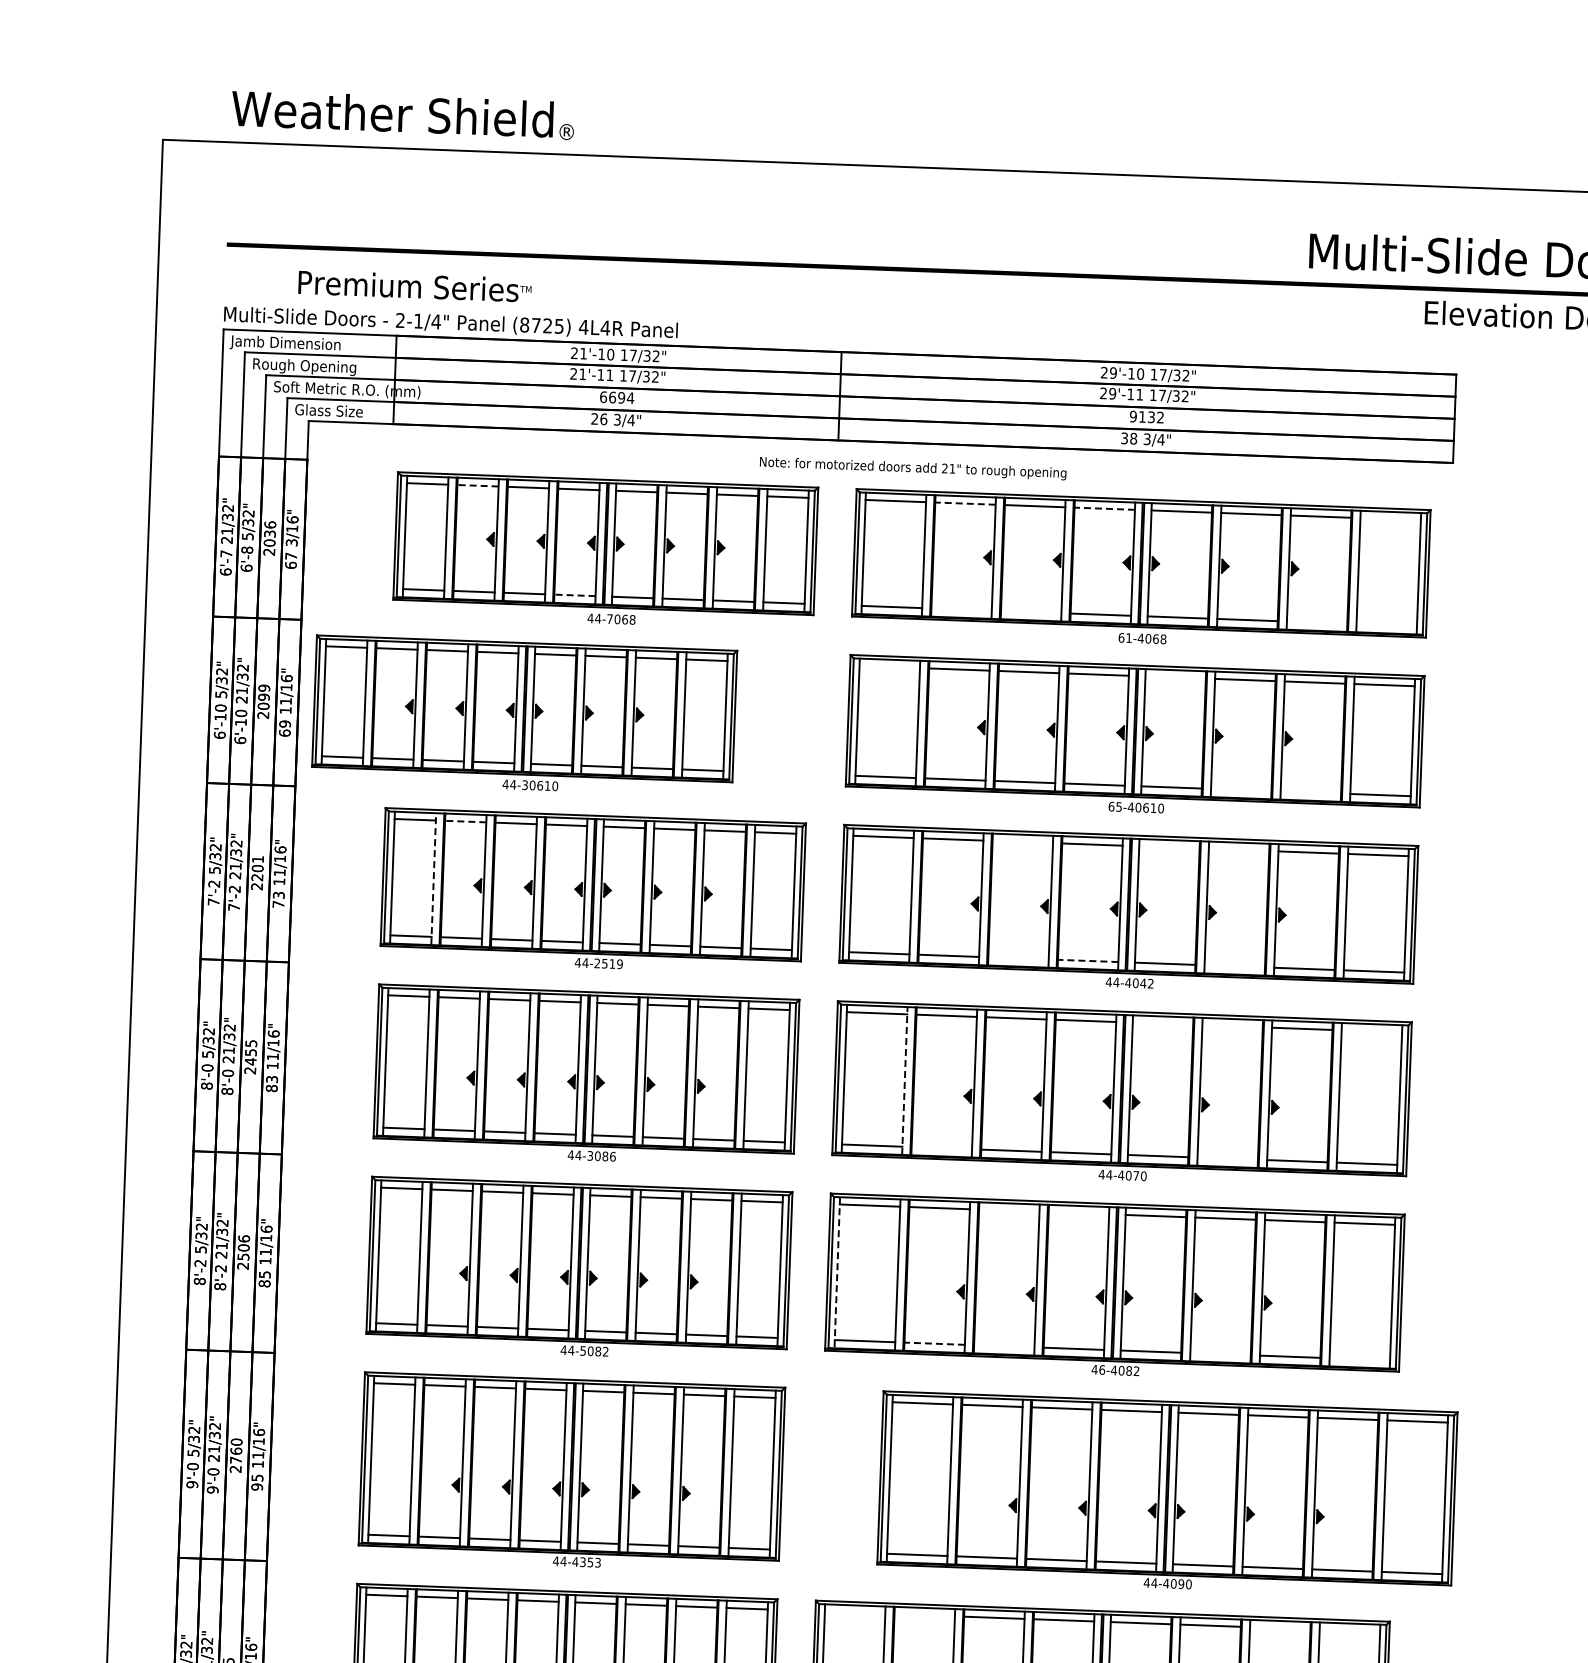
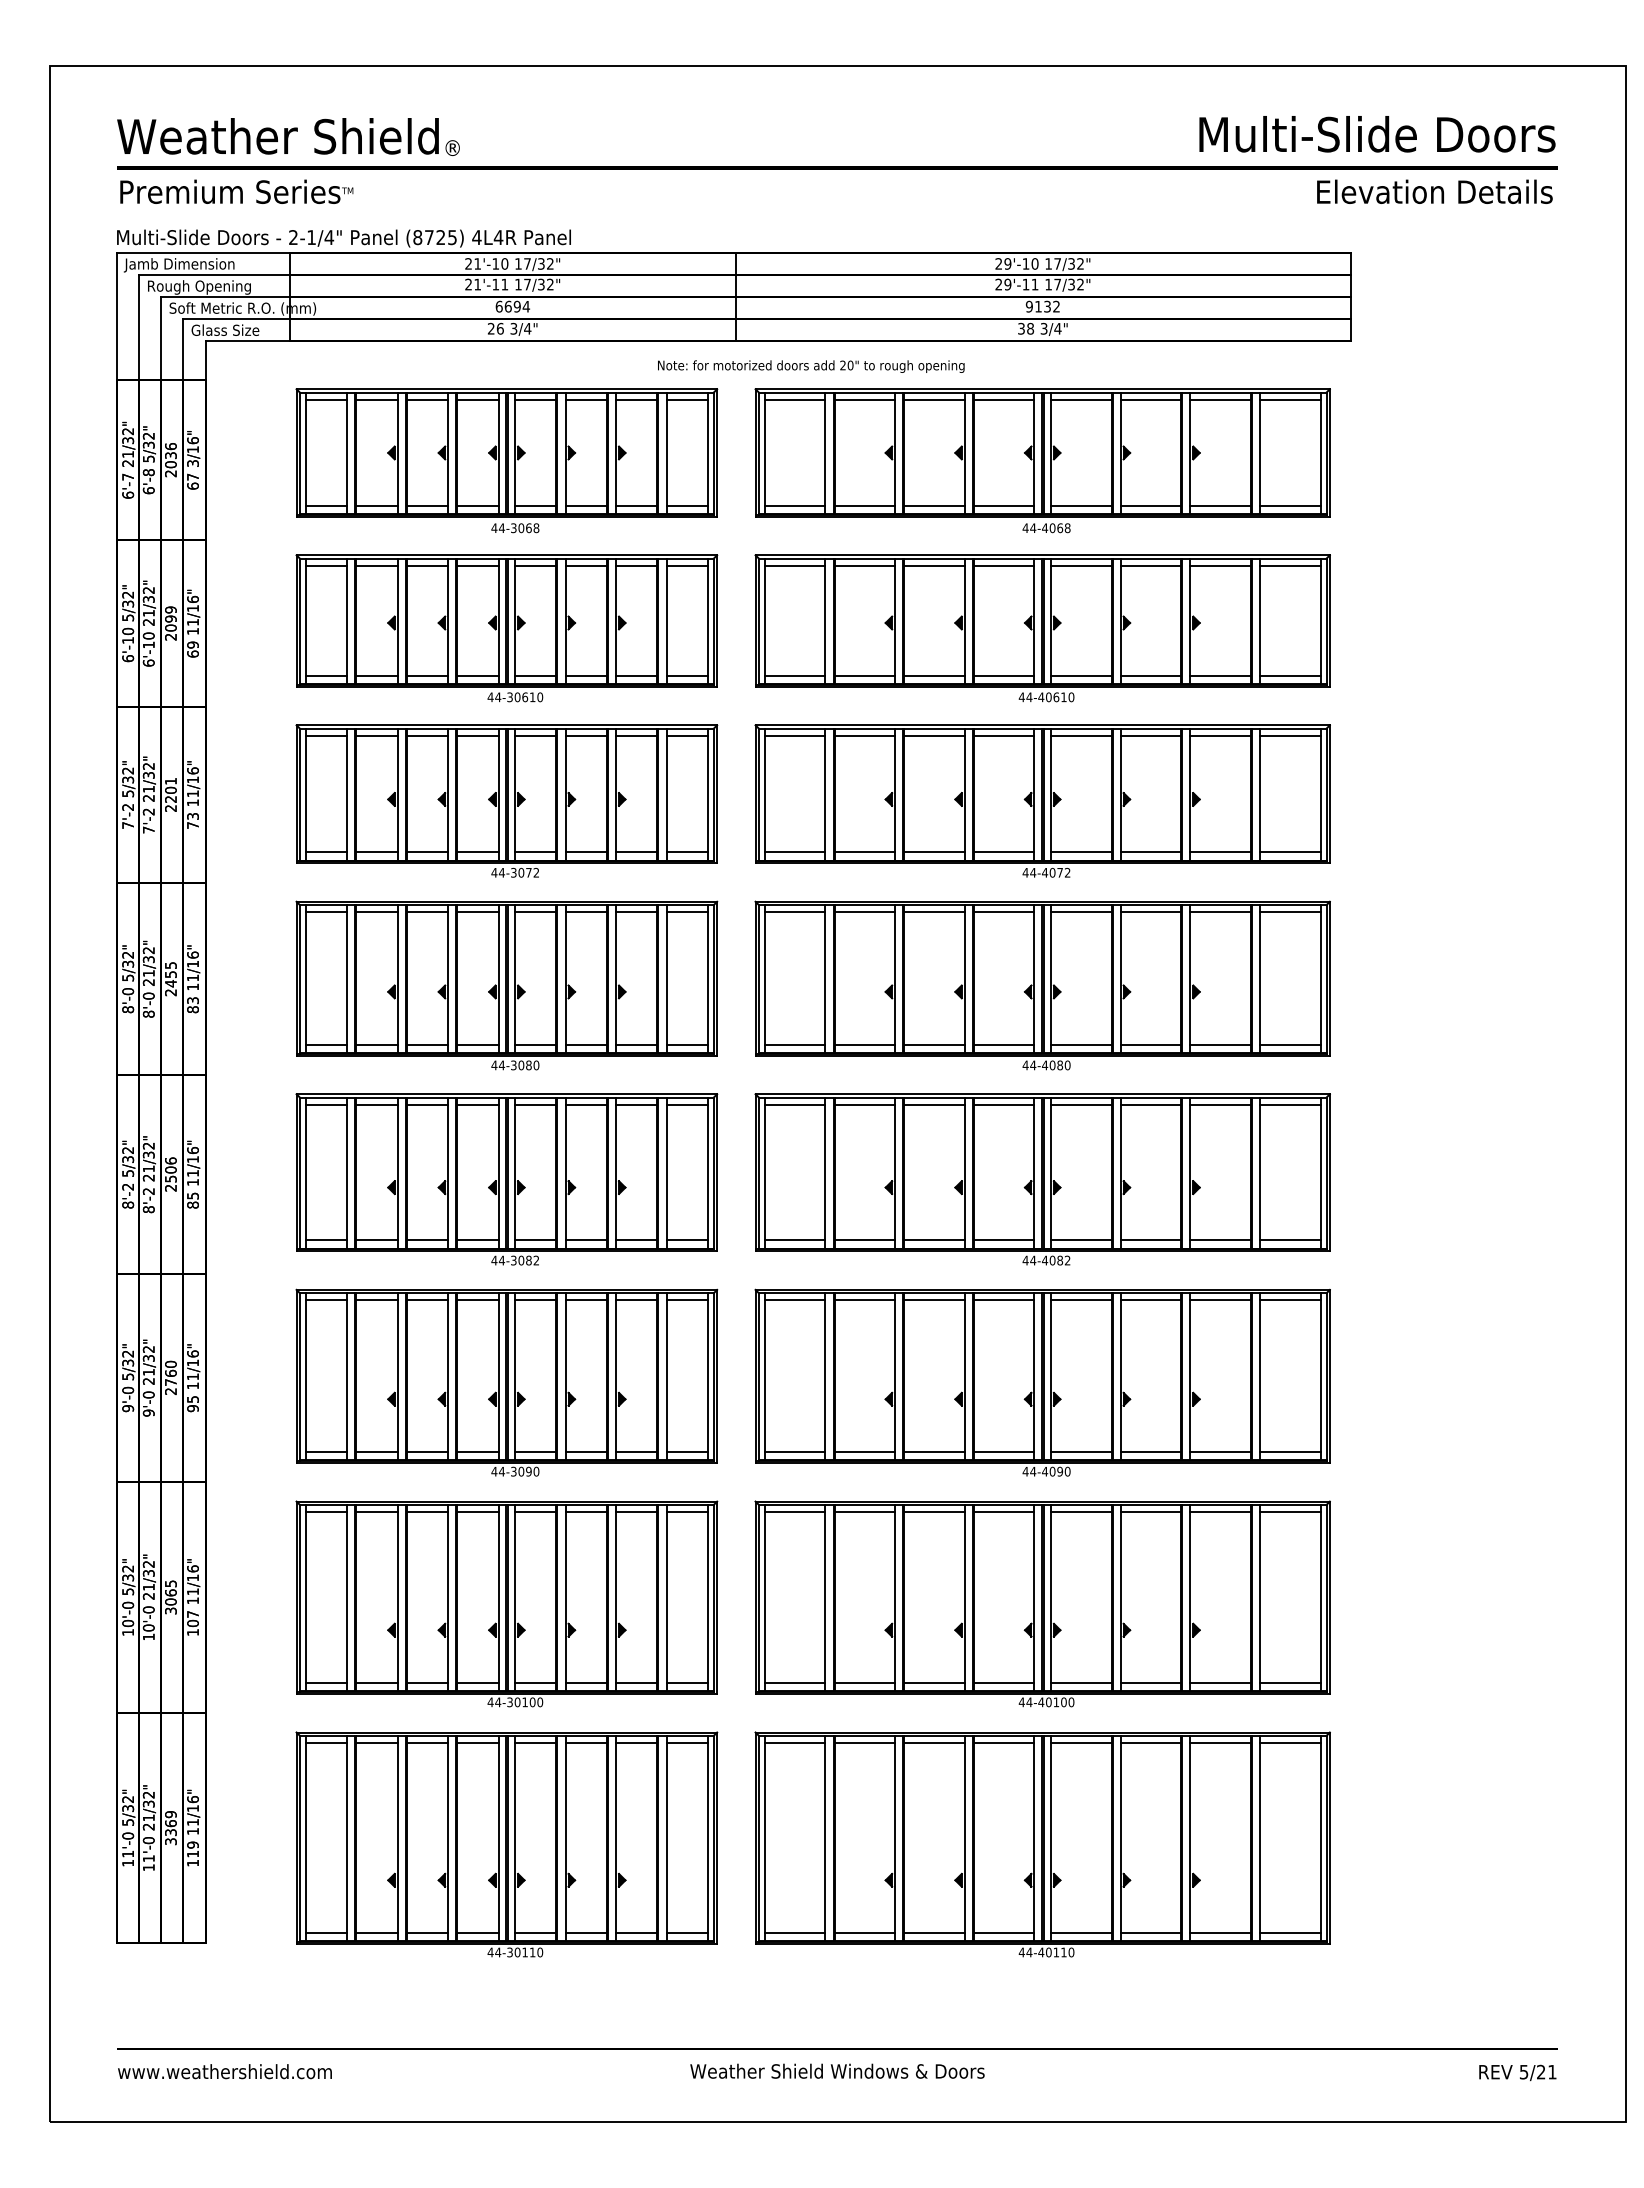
text: (403, 114) -> (288, 136), moved
text: (414, 285) -> (236, 191), moved
text: (952, 468) -> (850, 365), 21" -> 20"
line: (478, 485) -> (377, 399), dashed -> solid
line: (965, 503) -> (864, 399), dashed -> solid
line: (1104, 508) -> (1003, 399), dashed -> solid
line: (1390, 518) -> (1290, 399), added
line: (574, 595) -> (477, 505), dashed -> solid
line: (961, 609) -> (864, 505), added
line: (1031, 611) -> (934, 505), added
text: (609, 619) -> (513, 528), 44-7068 -> 44-3068
line: (1317, 622) -> (1220, 505), added
line: (1386, 624) -> (1290, 505), added
text: (1125, 638) -> (1029, 528), 61-4068 -> 44-4068
line: (889, 666) -> (794, 565), added
line: (1175, 677) -> (1081, 565), added
part: (524, 716) -> (506, 628), moved
line: (1240, 789) -> (1150, 675), added
line: (1310, 792) -> (1220, 675), added
text: (1115, 807) -> (1025, 697), 65-40610 -> 44-40610
line: (466, 821) -> (377, 735), dashed -> solid
line: (1022, 841) -> (934, 735), added
line: (1169, 847) -> (1081, 735), added
line: (1238, 849) -> (1150, 735), added
line: (434, 879) -> (347, 794), dashed -> solid
line: (1018, 958) -> (934, 852), added
line: (1087, 961) -> (1003, 852), dashed -> solid
text: (609, 963) -> (525, 872), 44-2519 -> 44-3072
line: (1234, 966) -> (1150, 852), added
text: (1143, 983) -> (1060, 872), 44-4042 -> 44-4072
line: (1163, 1023) -> (1081, 912), added
line: (1232, 1026) -> (1150, 912), added
line: (1372, 1031) -> (1290, 912), added
line: (904, 1081) -> (825, 979), dashed -> solid
line: (941, 1147) -> (864, 1044), added
text: (613, 1155) -> (536, 1064), 44-3086 -> 44-3080
line: (1227, 1158) -> (1150, 1044), added
text: (1136, 1176) -> (1060, 1065), 44-4070 -> 44-4080
line: (1009, 1210) -> (934, 1104), added
line: (1078, 1212) -> (1003, 1104), added
line: (836, 1273) -> (764, 1173), dashed -> solid
line: (934, 1343) -> (864, 1240), dashed -> solid
line: (1004, 1346) -> (934, 1240), added
text: (582, 1349) -> (513, 1259), 44-5082 -> 44-3082
line: (1220, 1354) -> (1150, 1240), added
line: (1360, 1359) -> (1290, 1240), added
text: (1102, 1369) -> (1033, 1260), 46-4082 -> 44-4082
part: (1166, 1494) -> (1042, 1382), moved
text: (586, 1562) -> (524, 1471), 44-4353 -> 44-3090
line: (854, 1612) -> (794, 1512), added
line: (924, 1615) -> (864, 1512), added
line: (1280, 1628) -> (1220, 1512), added
line: (1350, 1631) -> (1290, 1512), added

